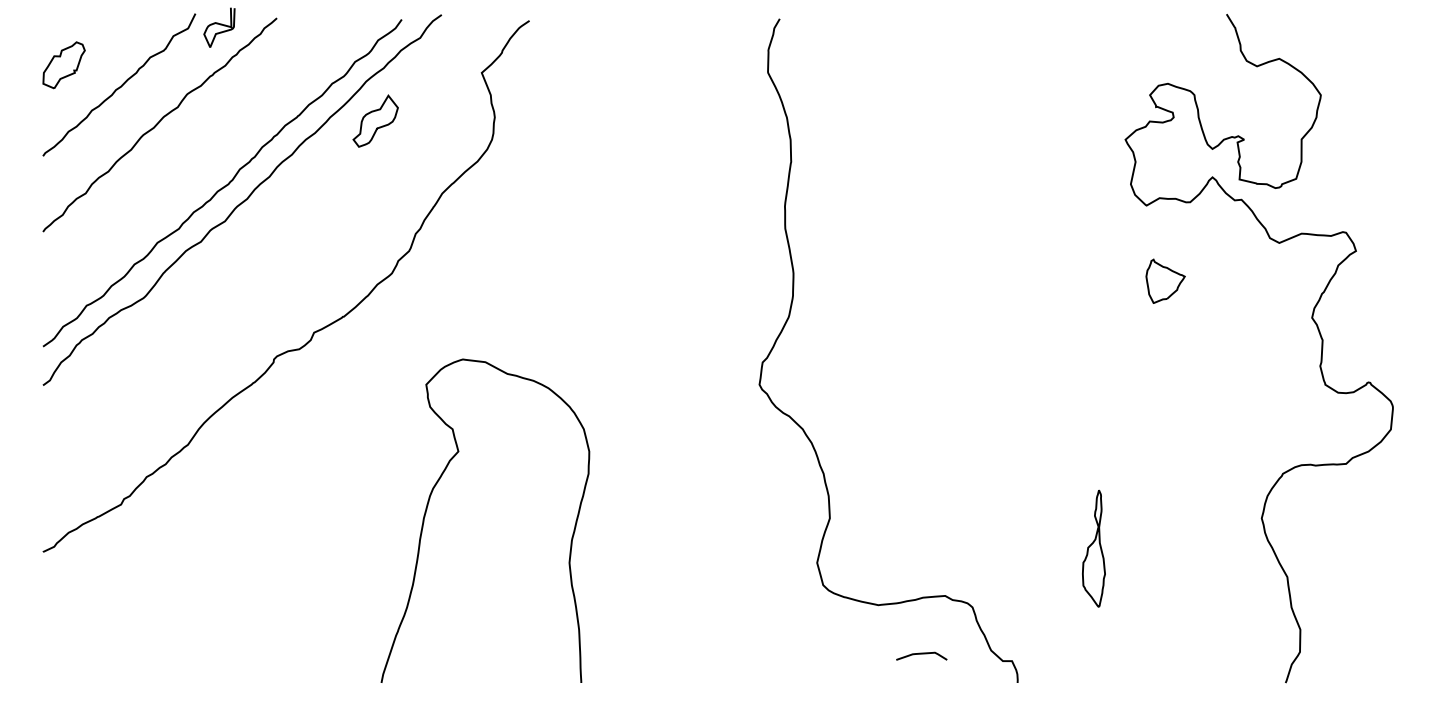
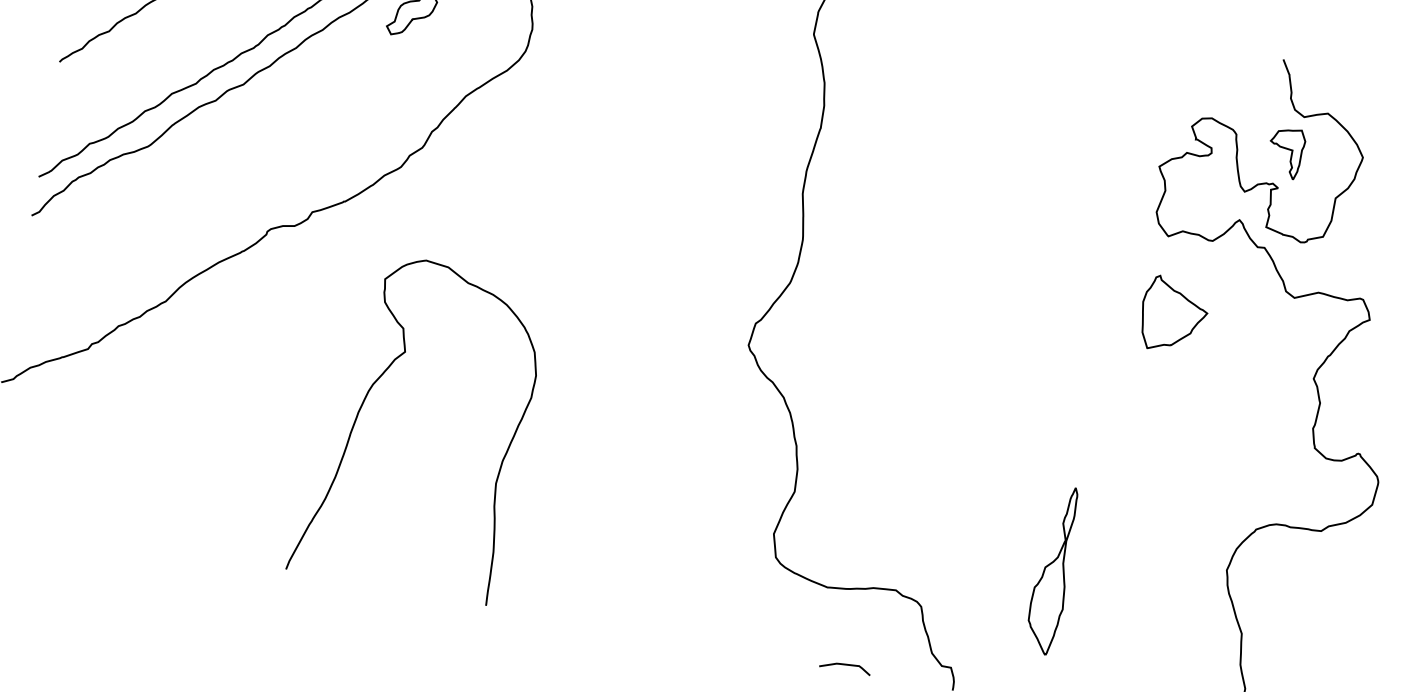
part: (1245, 103) -> (1286, 152), added
part: (1165, 281) -> (1173, 315), size x1.67
curve: (429, 502) -> (366, 397), moved
part: (1093, 548) -> (1052, 569), size x1.43
curve: (921, 654) -> (845, 665), moved

